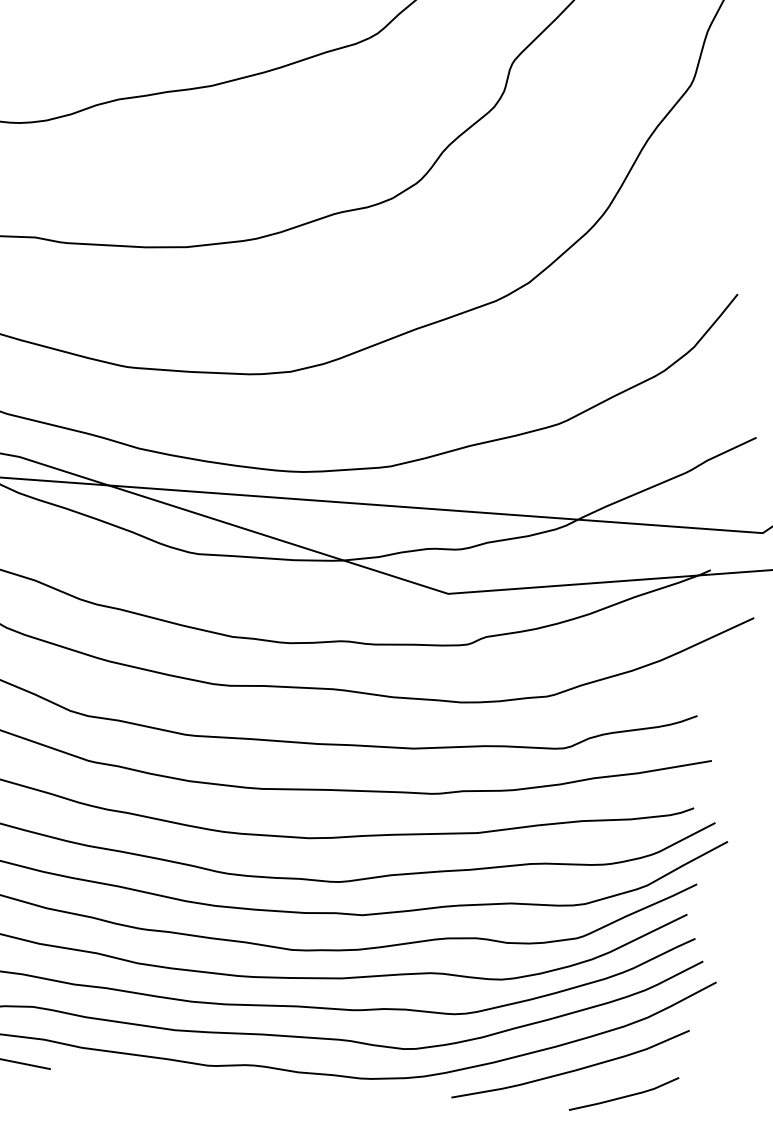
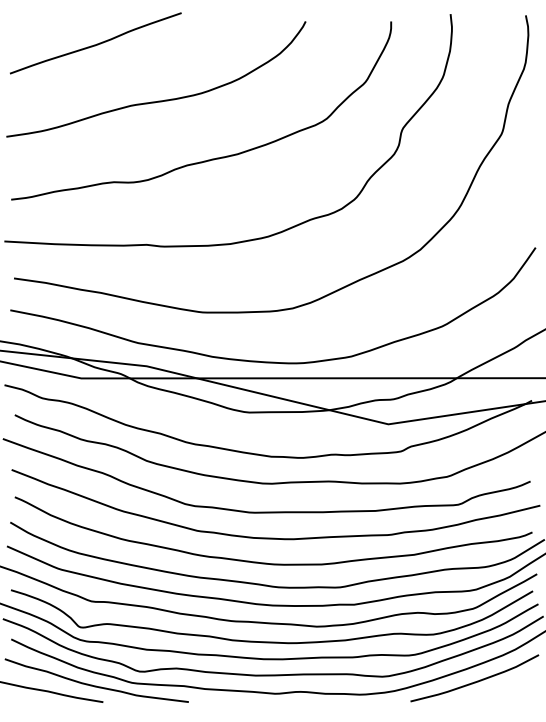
line: (624, 1095) -> (505, 693), removed

